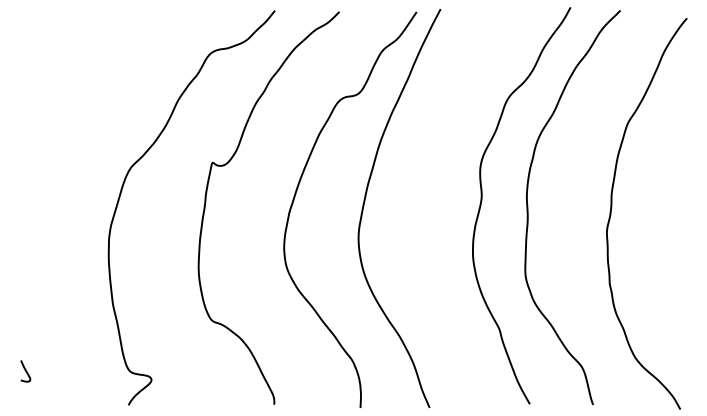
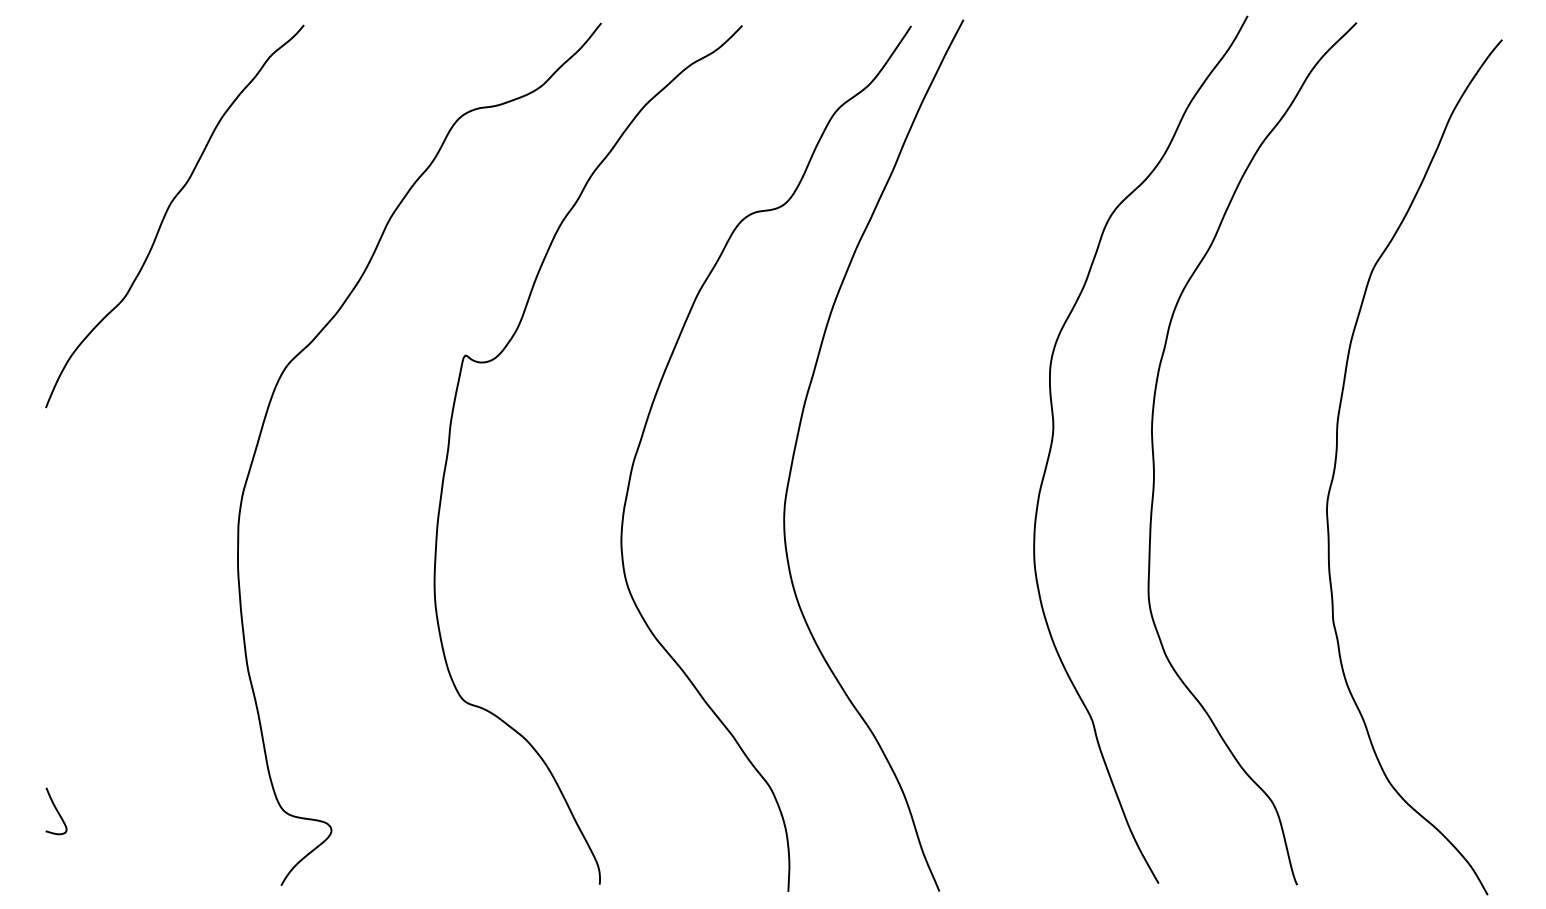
curve: (77, 96) -> (169, 210), added

